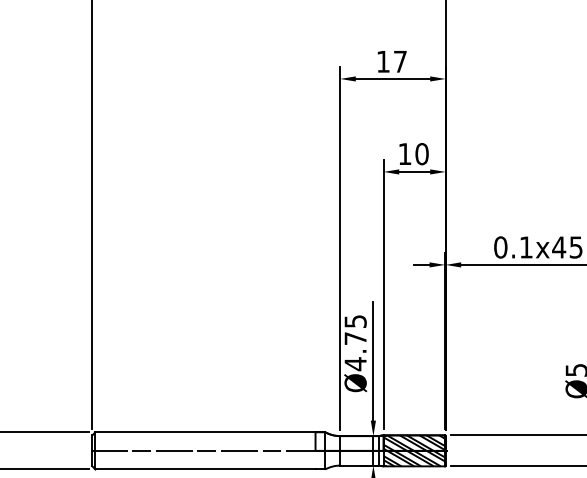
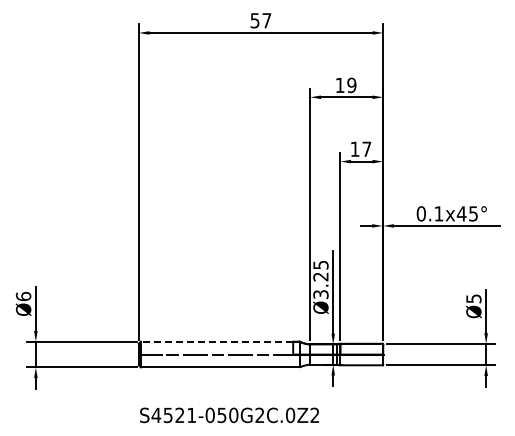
text: (399, 61) -> (351, 85), 17 -> 19
text: (421, 152) -> (366, 148), 10 -> 17
text: (355, 351) -> (320, 285), Ø4.75 -> Ø3.25
line: (204, 431) -> (216, 341), solid -> dashed
hatch: (414, 450) -> (361, 354), removed

